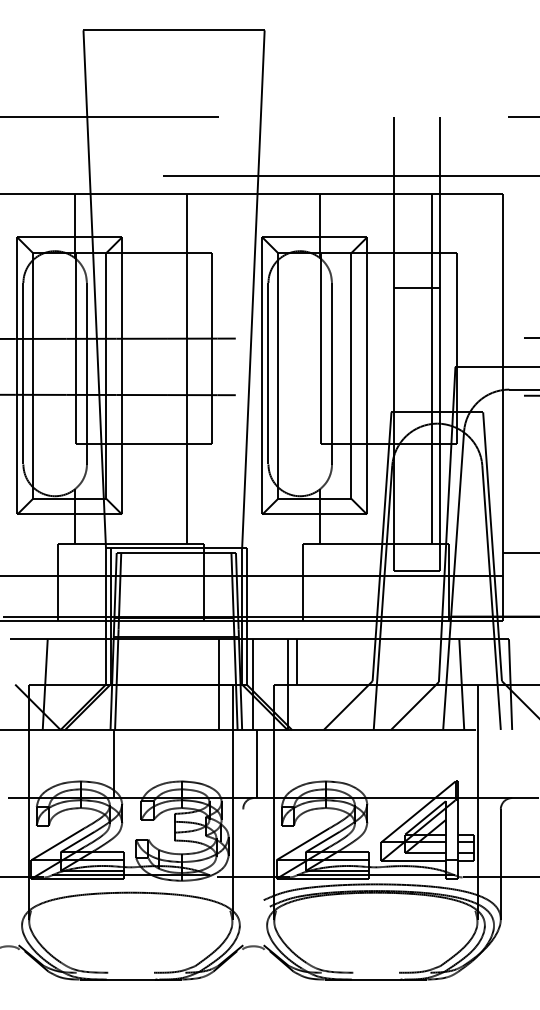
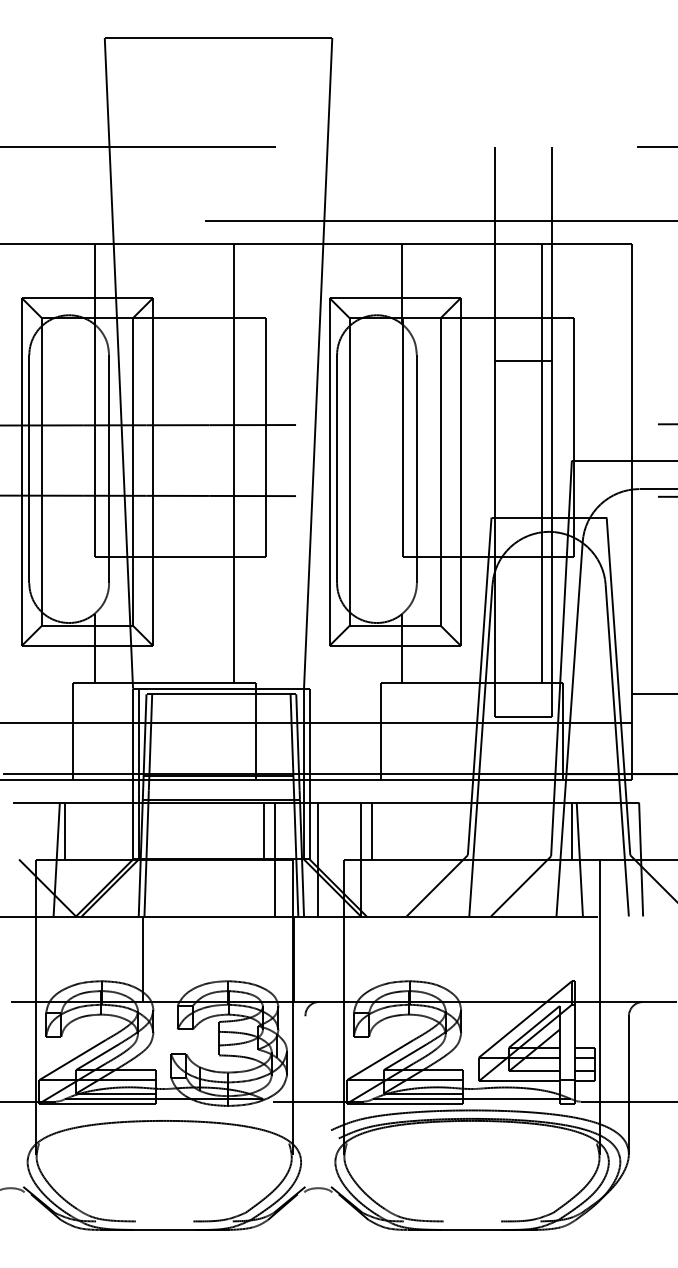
line: (51, 661) -> (64, 830), added
line: (210, 661) -> (264, 830), added
line: (455, 661) -> (571, 830), added
line: (256, 763) -> (294, 958), moved

